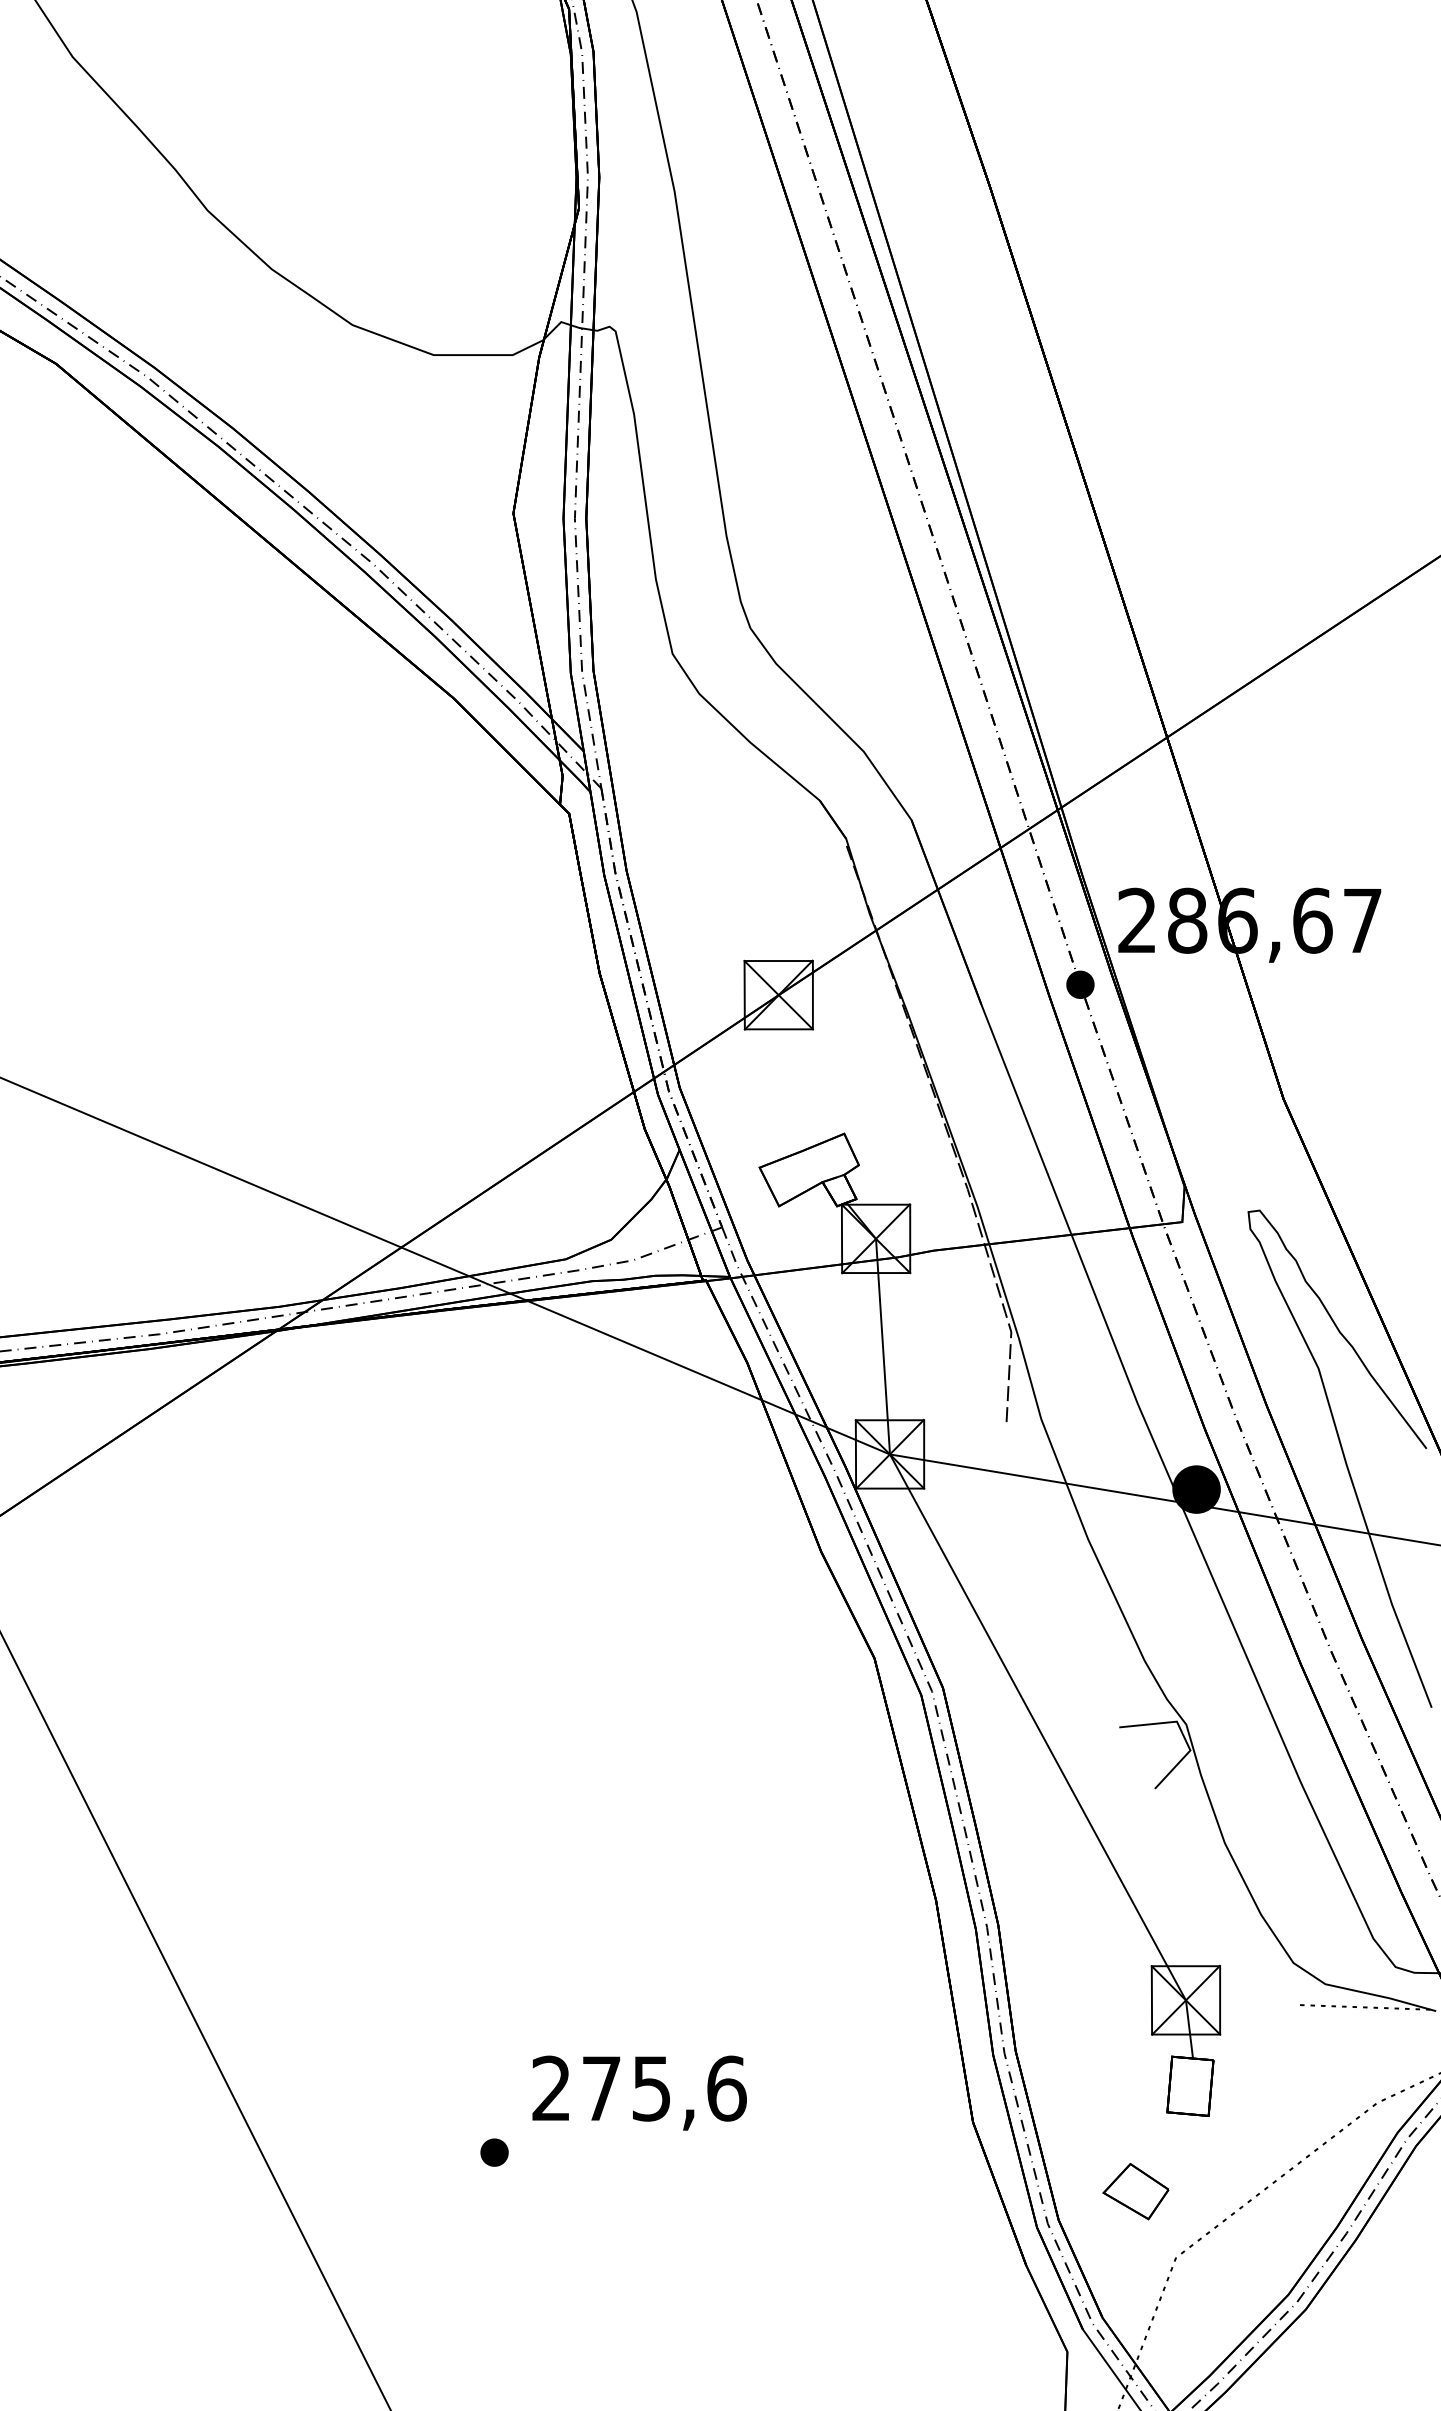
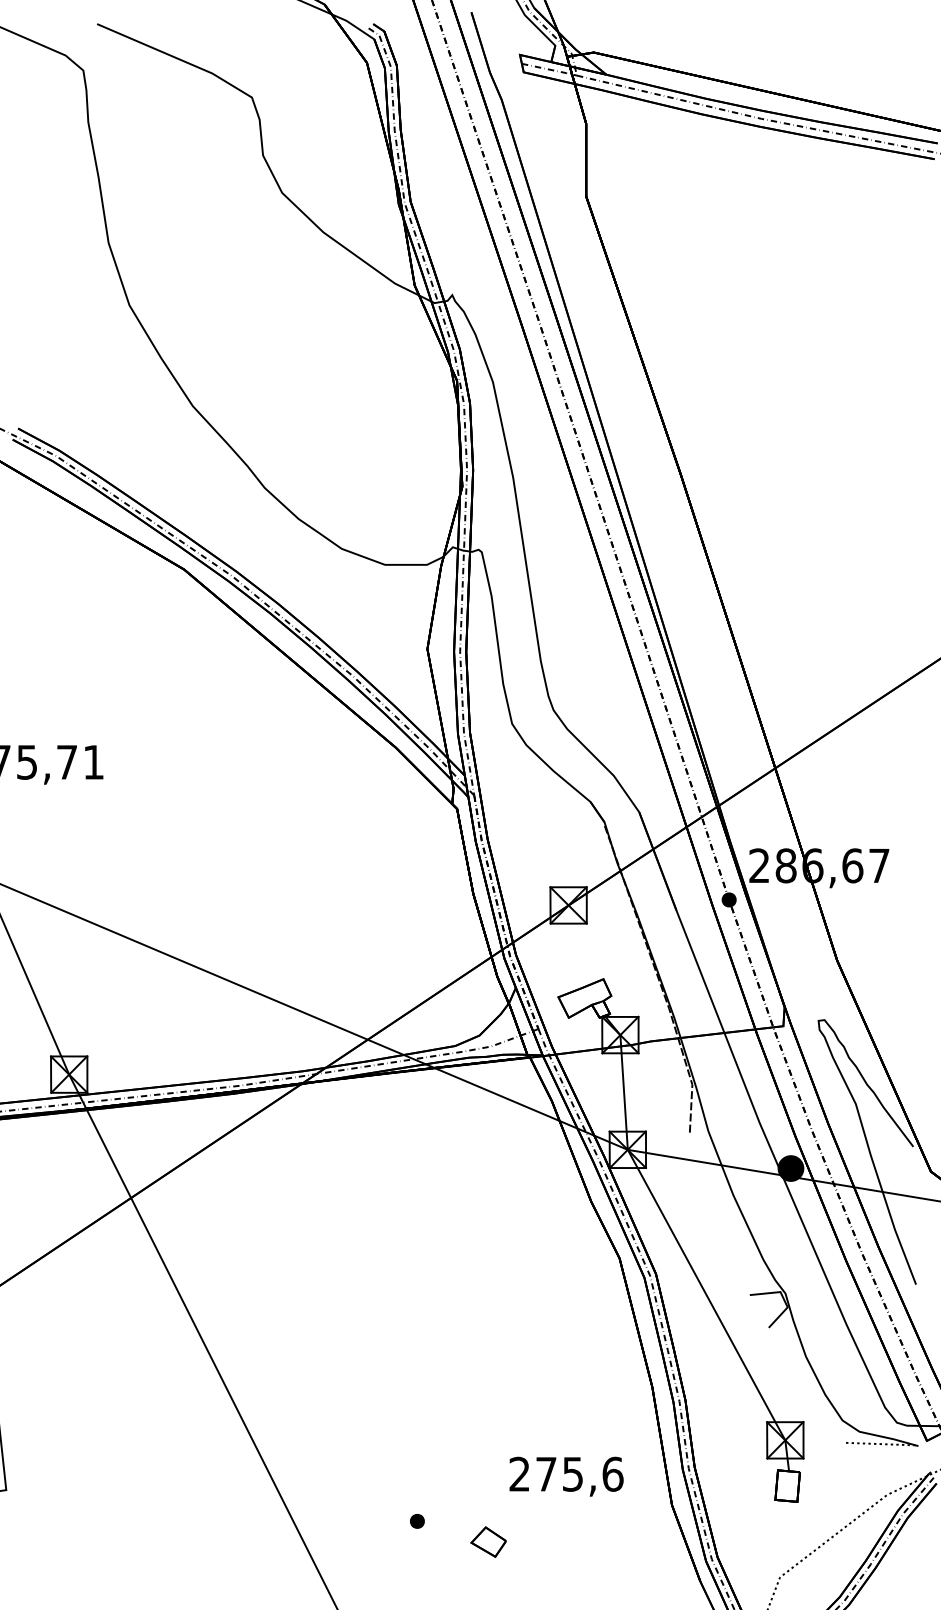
text: (639, 2092) -> (566, 1476), moved
part: (1135, 2190) -> (488, 1541), moved

